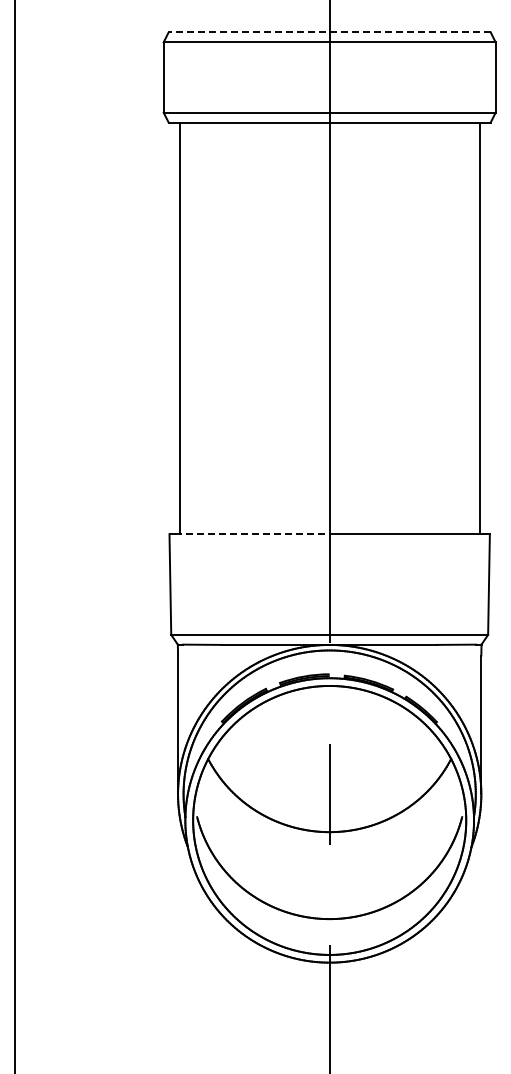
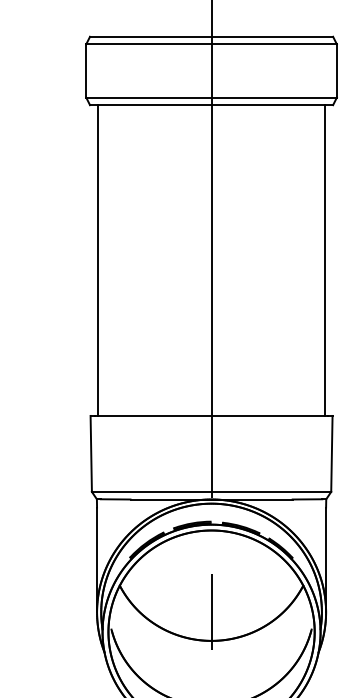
line: (329, 32) -> (211, 37), dashed -> solid
line: (252, 534) -> (153, 416), dashed -> solid

